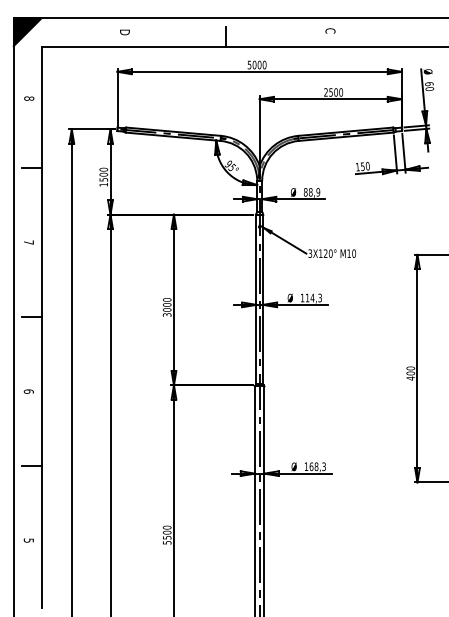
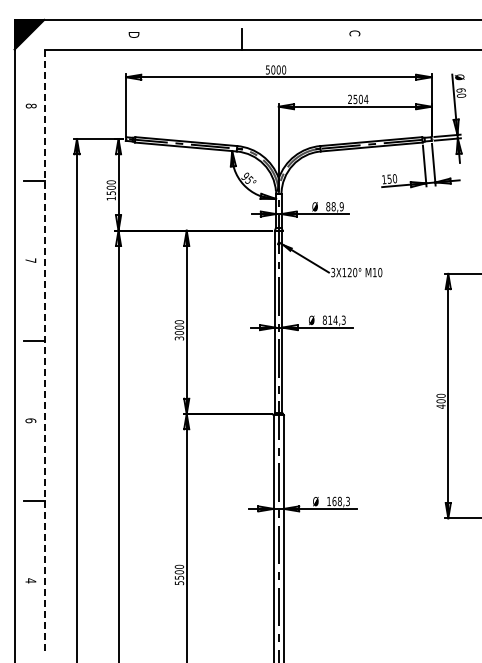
text: (341, 92) -> (366, 99), 2500 -> 2504
text: (302, 297) -> (324, 319), 114,3 -> 814,3
line: (42, 328) -> (45, 352), solid -> dashed
text: (28, 540) -> (30, 580), 5 -> 4

